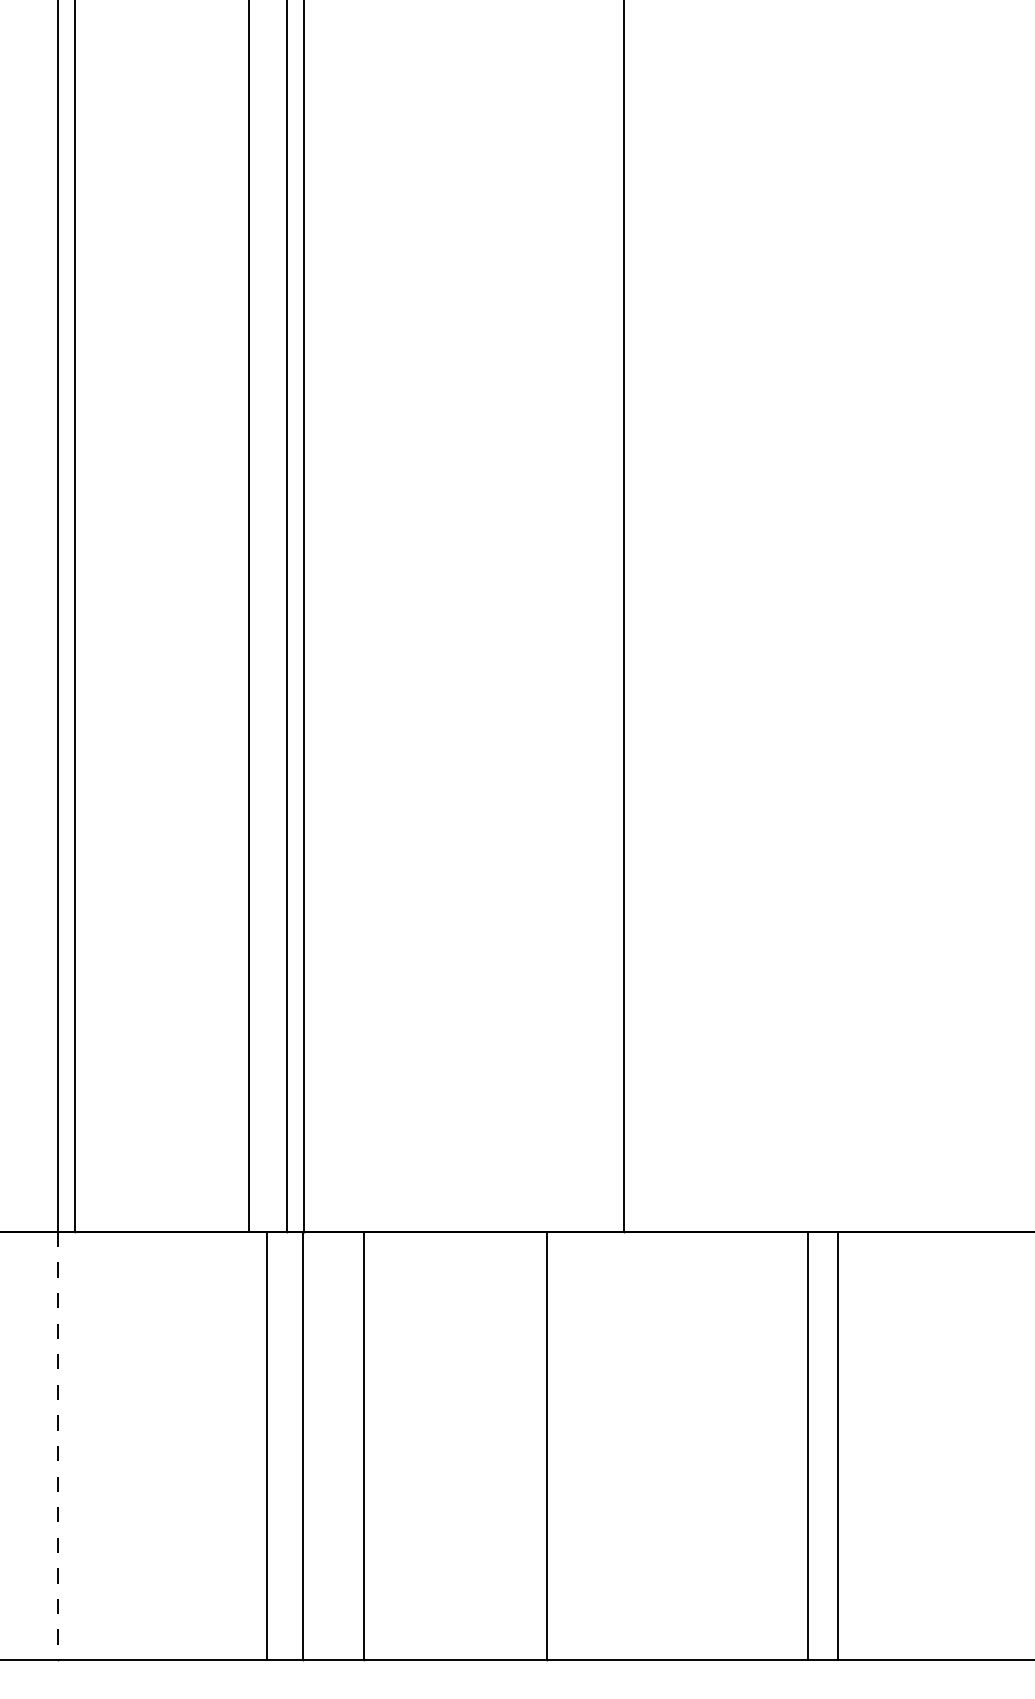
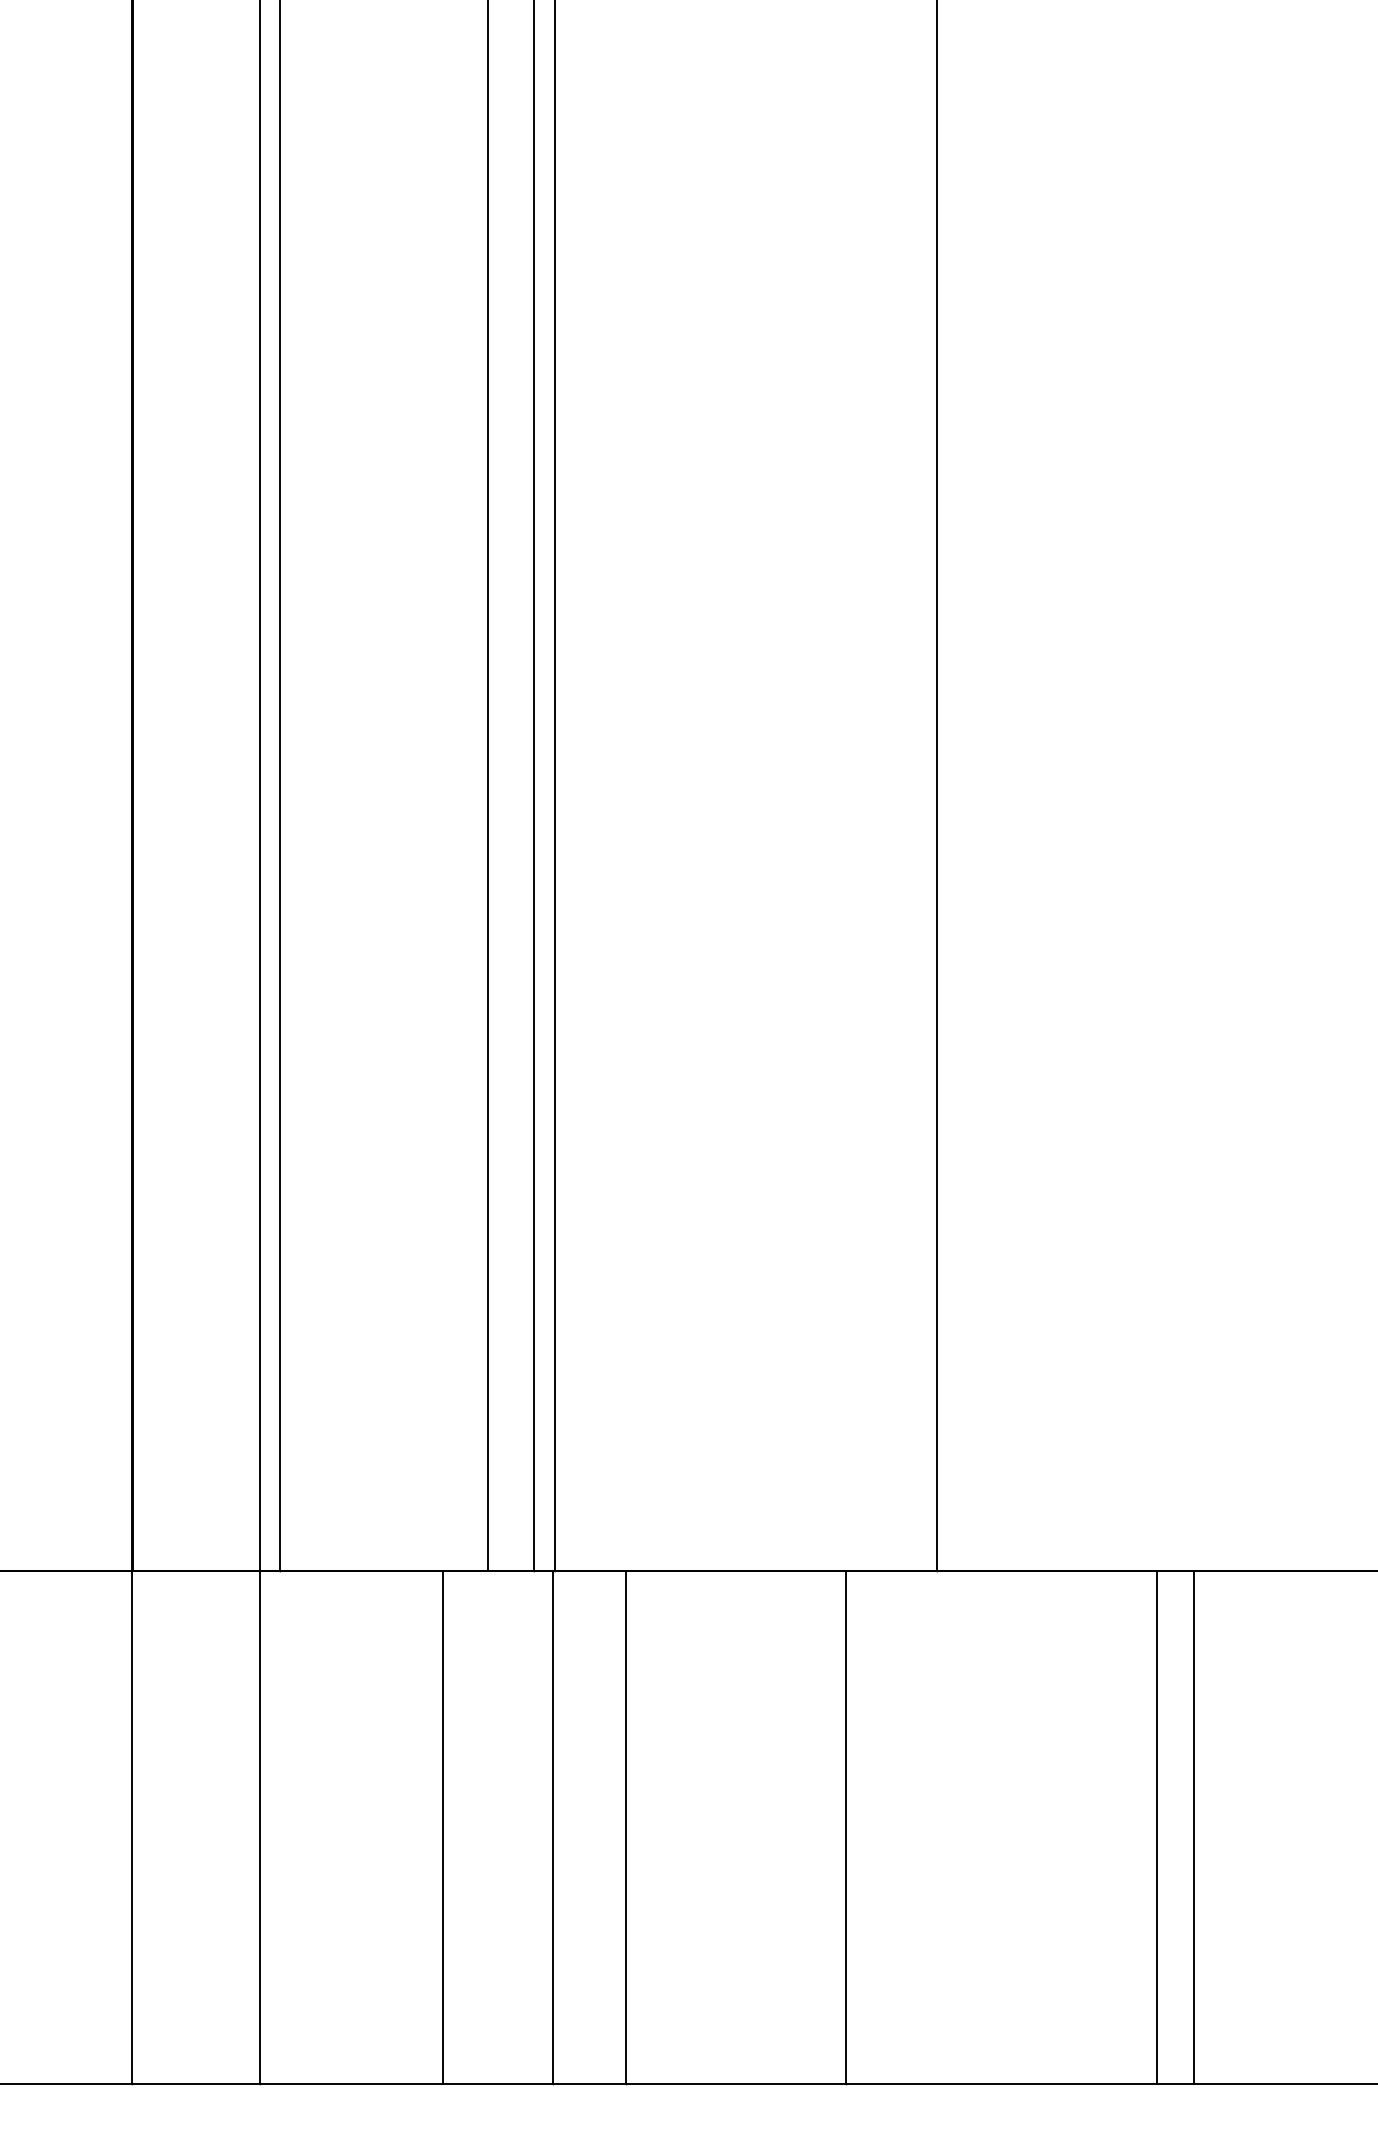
line: (57, 1446) -> (259, 1827), dashed -> solid
line: (266, 1446) -> (442, 1827), moved

